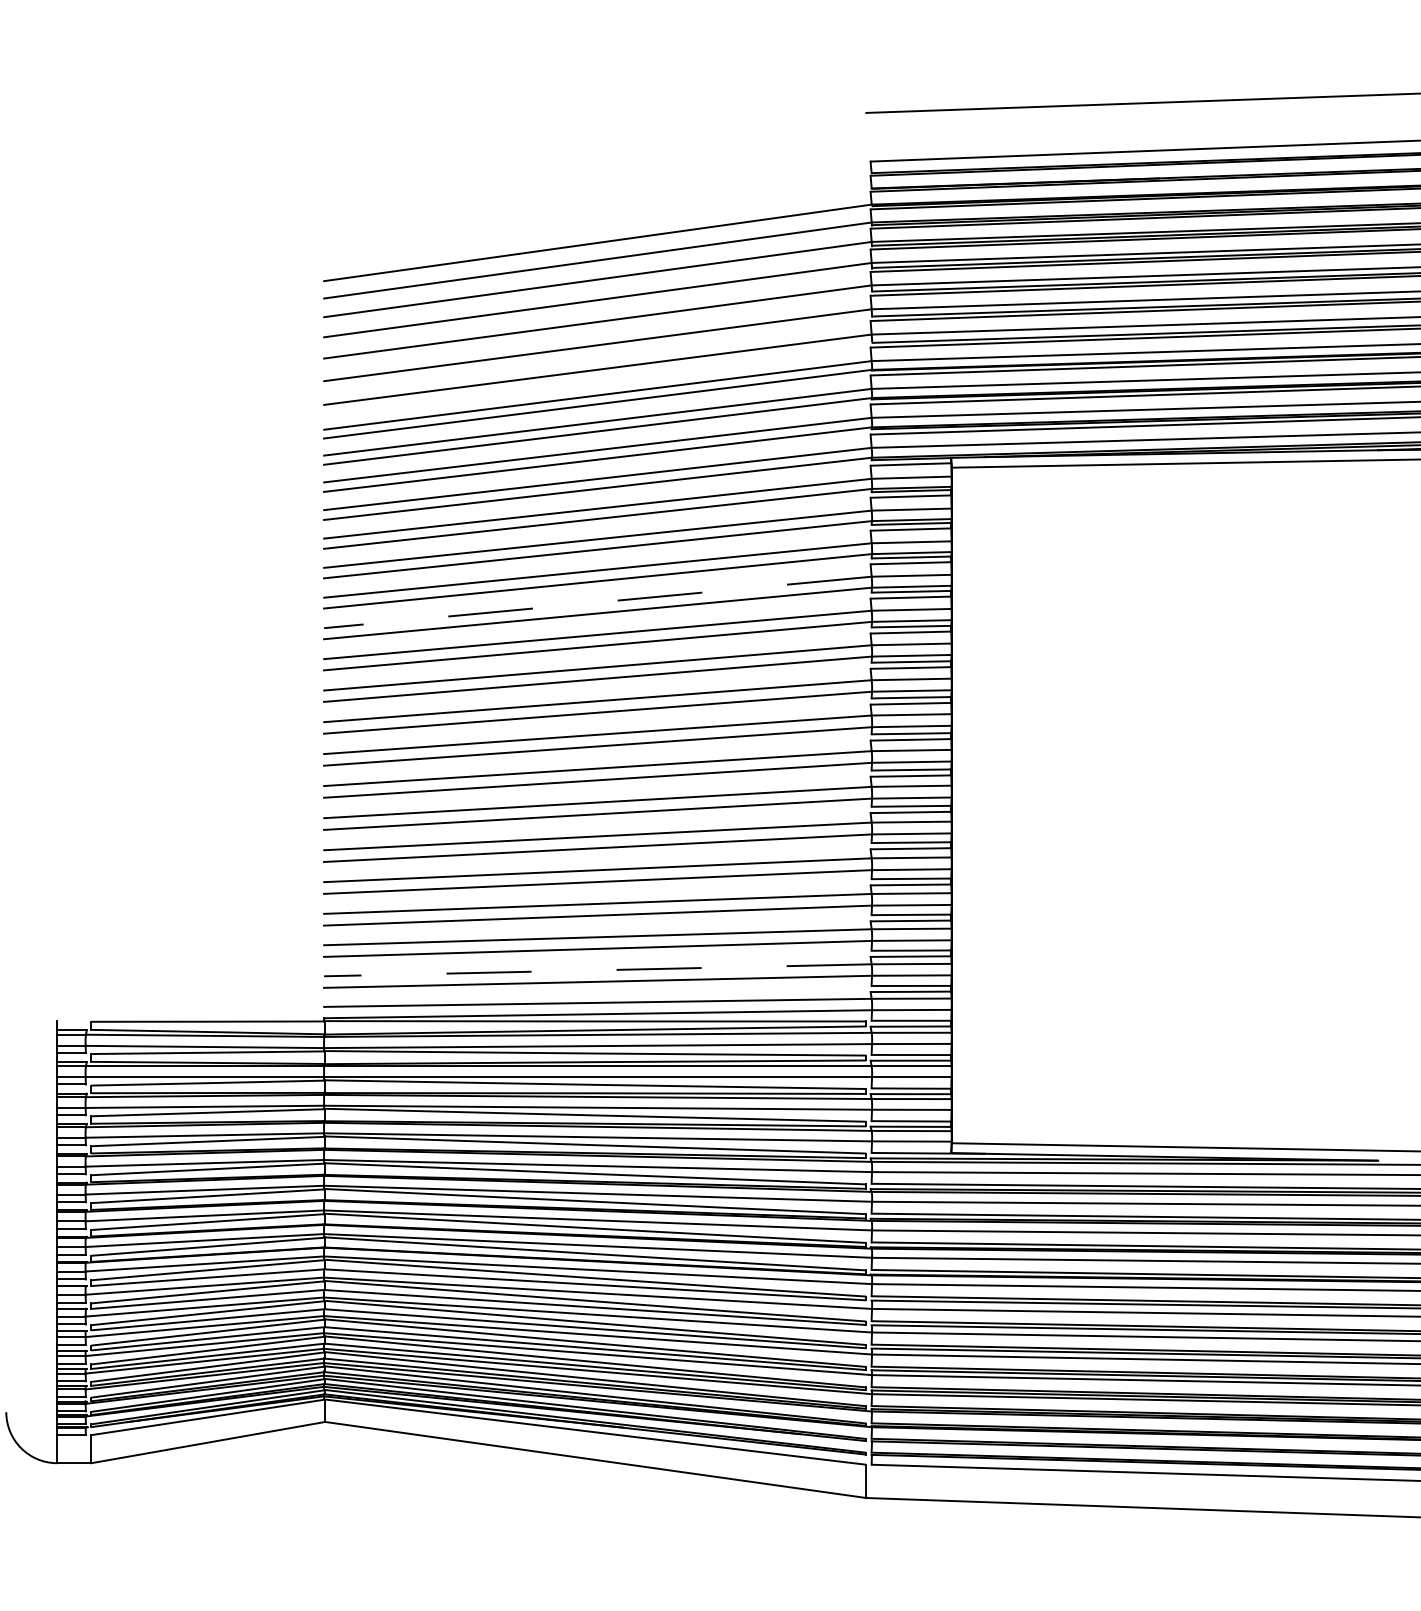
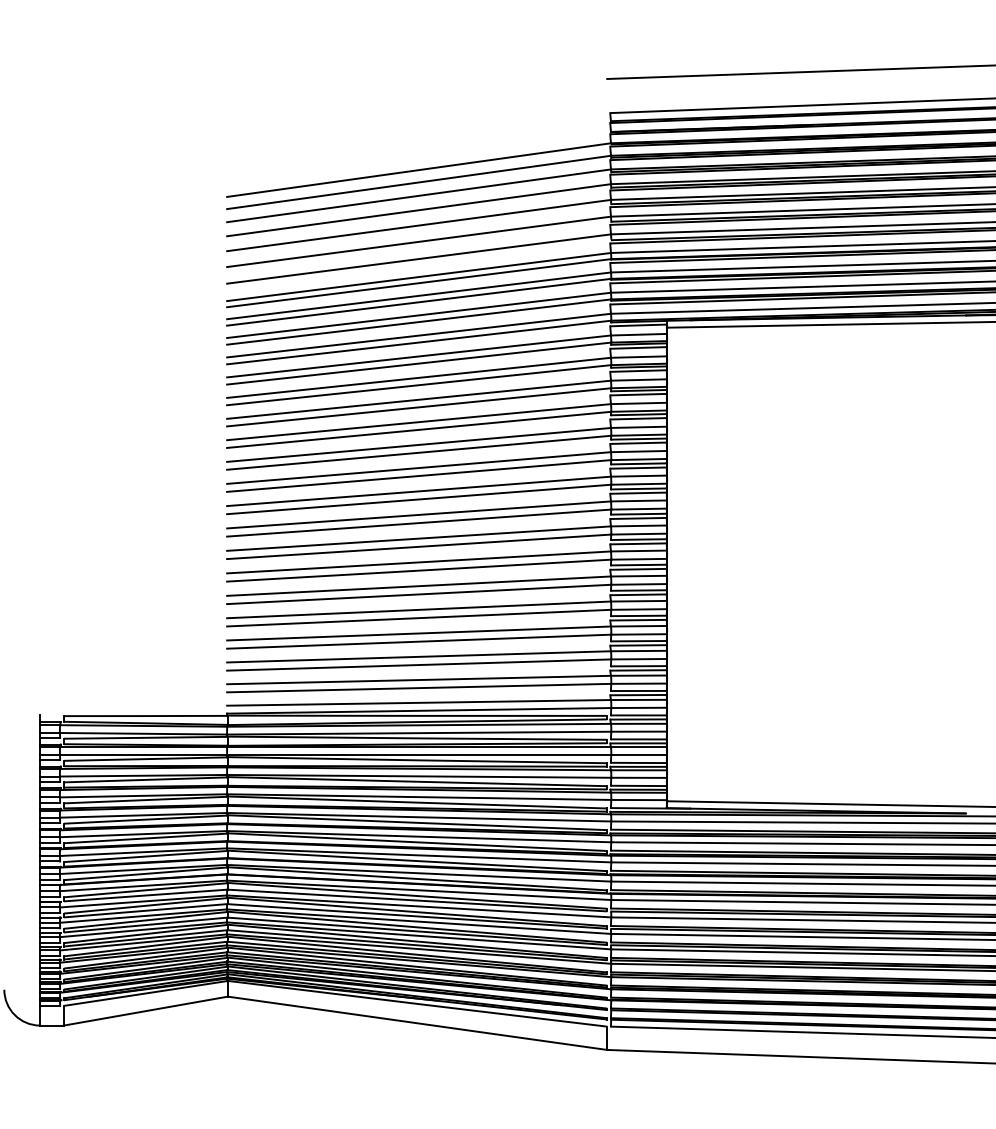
line: (598, 602) -> (419, 422), dashed -> solid
line: (598, 970) -> (419, 680), dashed -> solid

